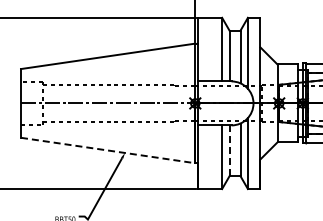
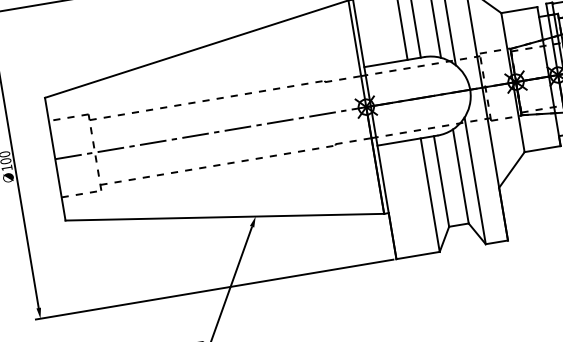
line: (108, 150) -> (225, 217), dashed -> solid
line: (229, 150) -> (441, 180), dashed -> solid

